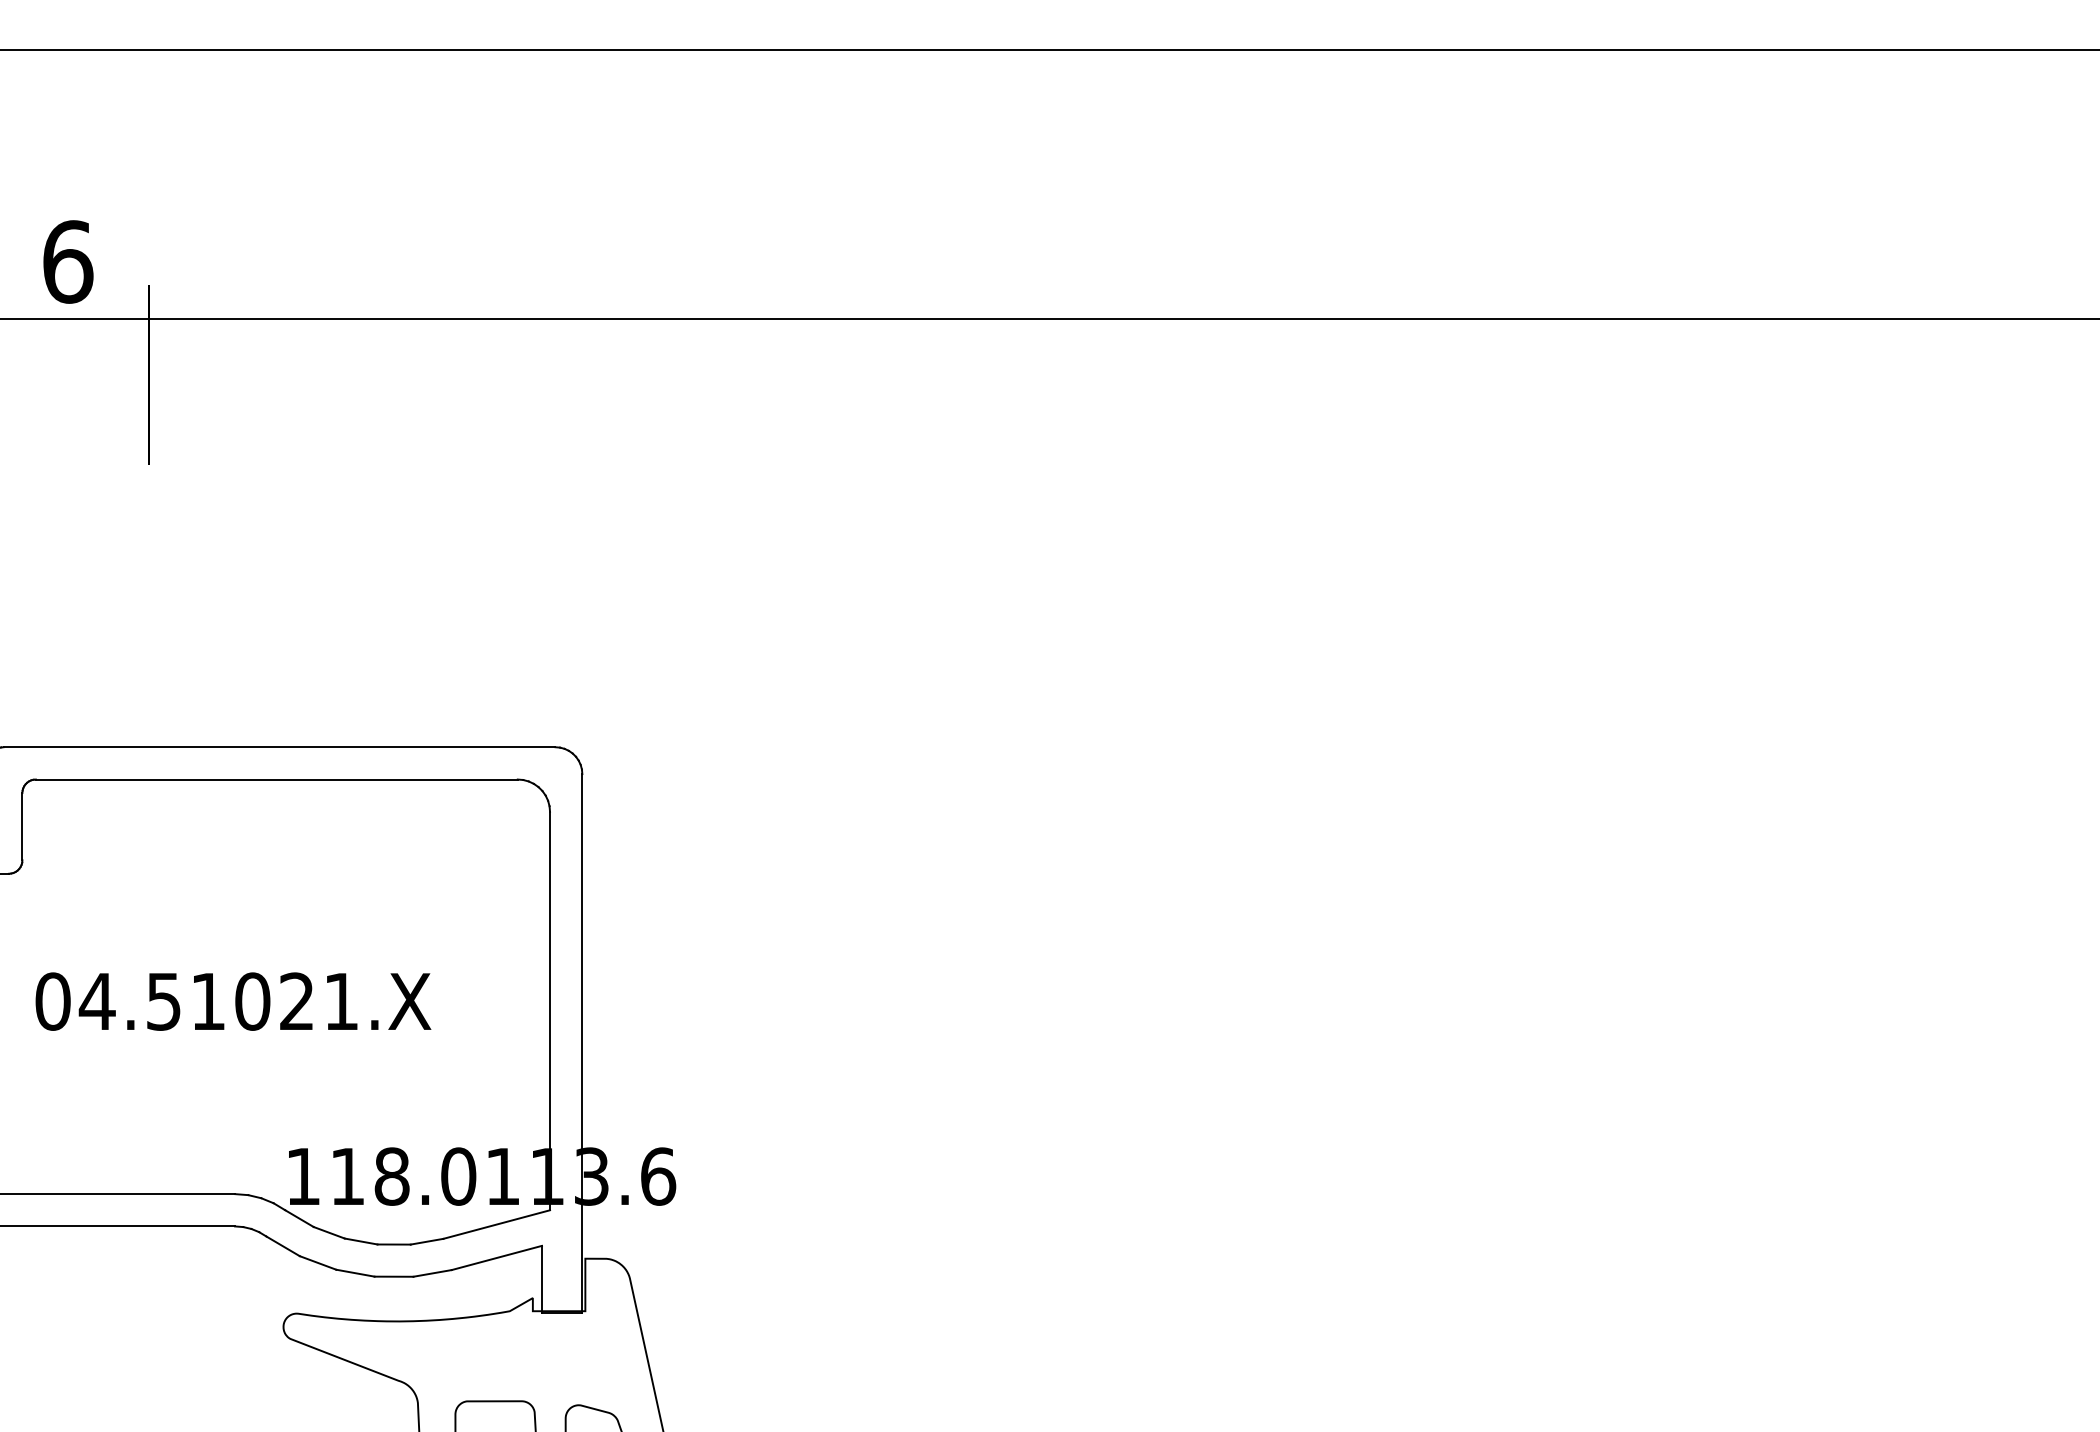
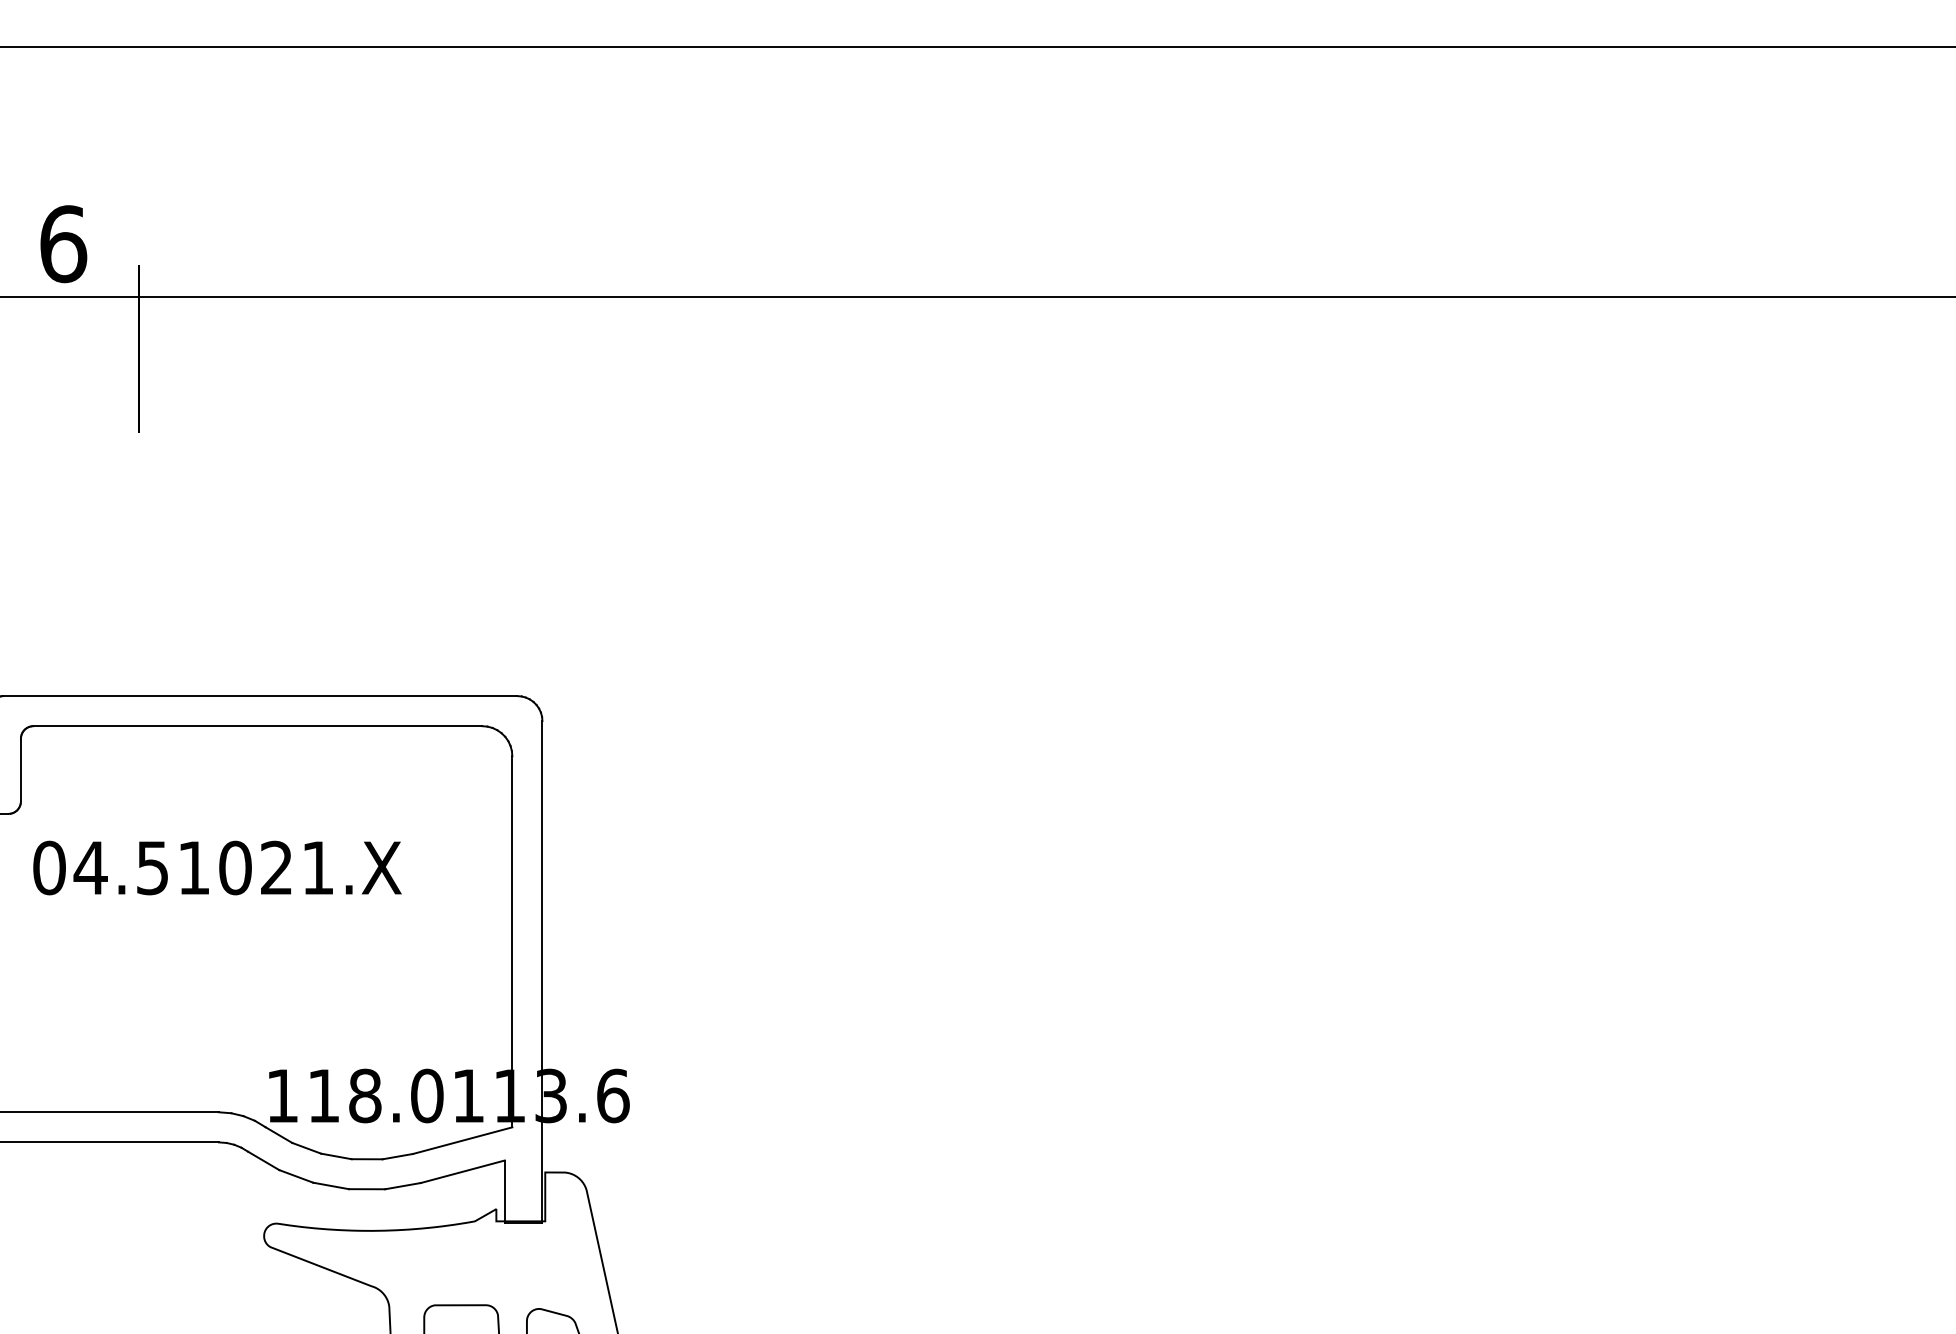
text: (233, 1001) -> (217, 867), moved

